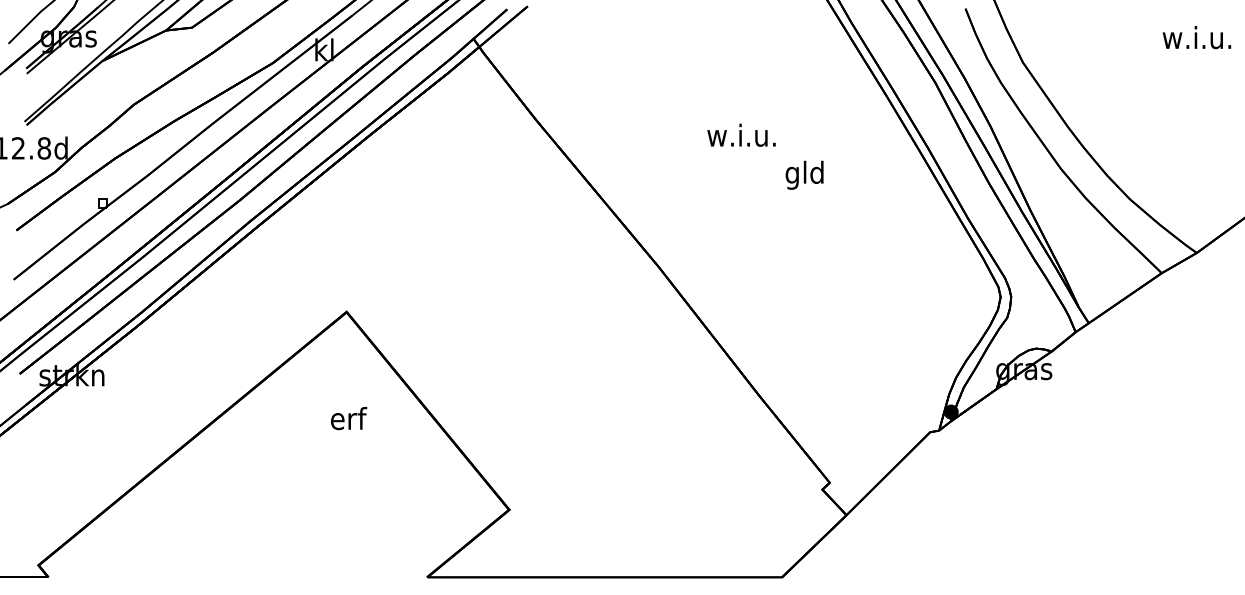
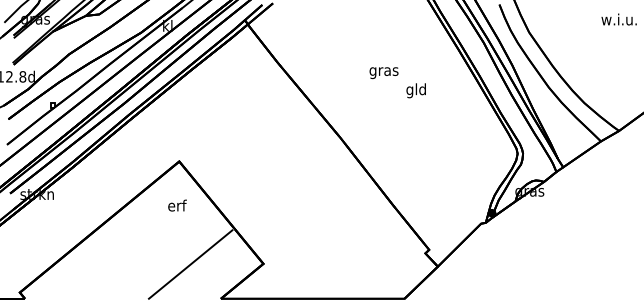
text: (741, 138) -> (383, 71), w.i.u. -> gras
text: (348, 418) -> (177, 205), moved
line: (368, 511) -> (190, 264), added

